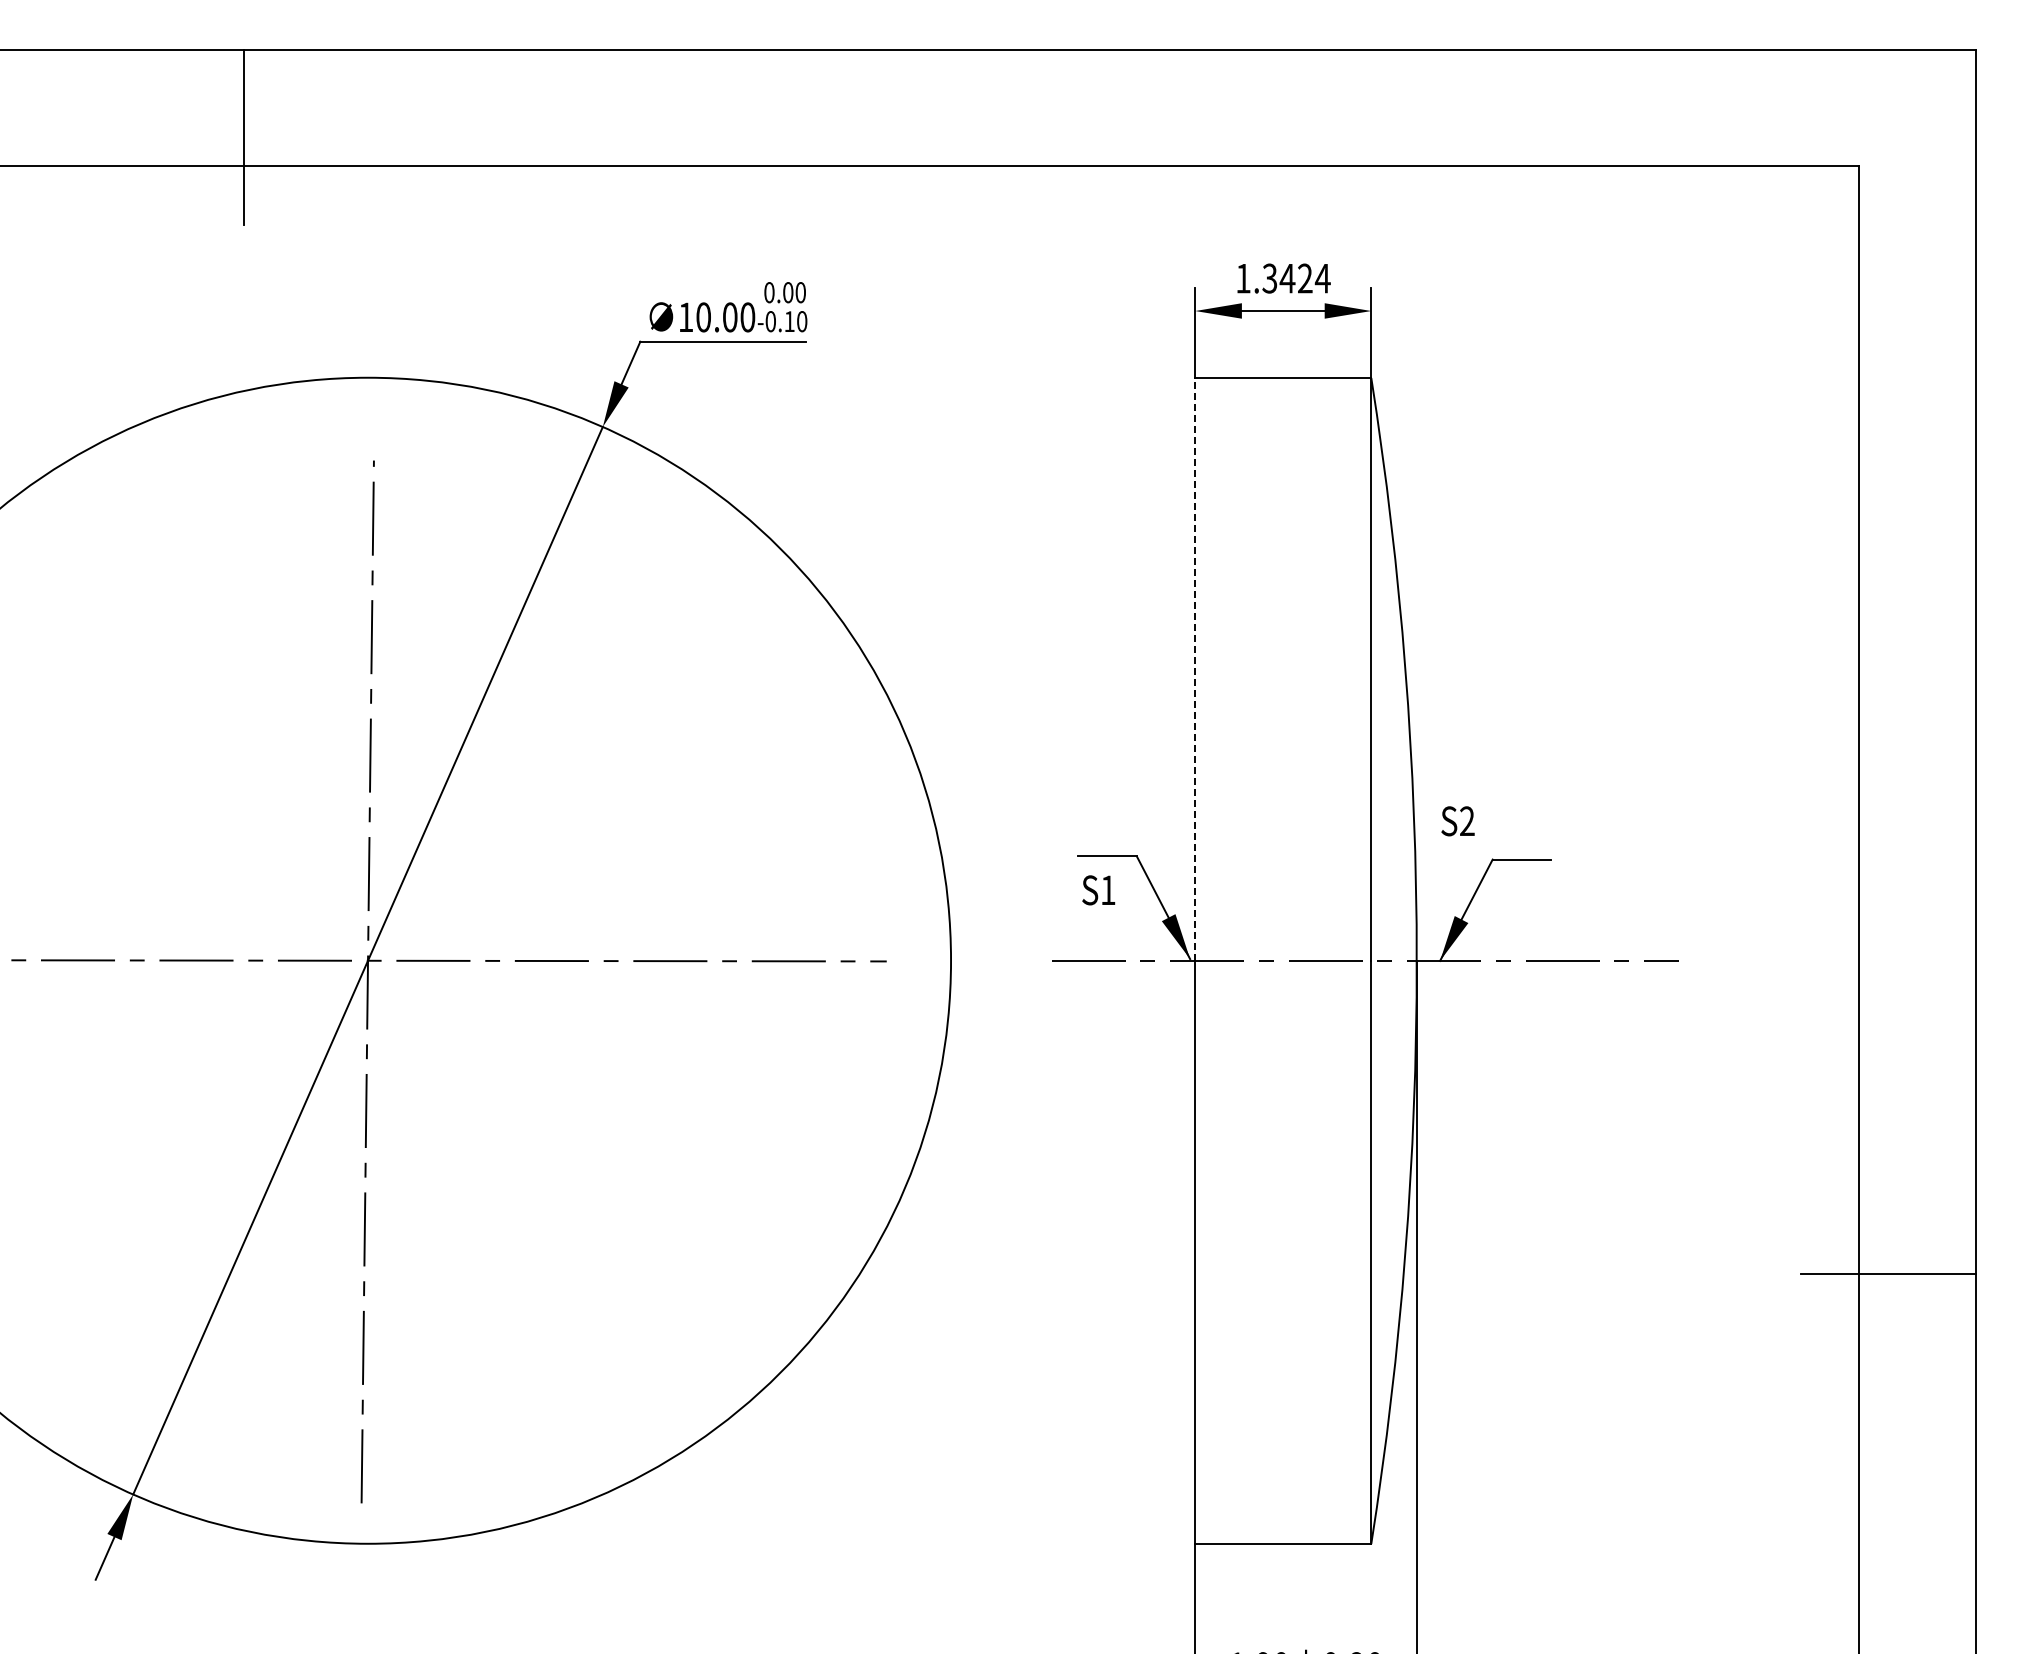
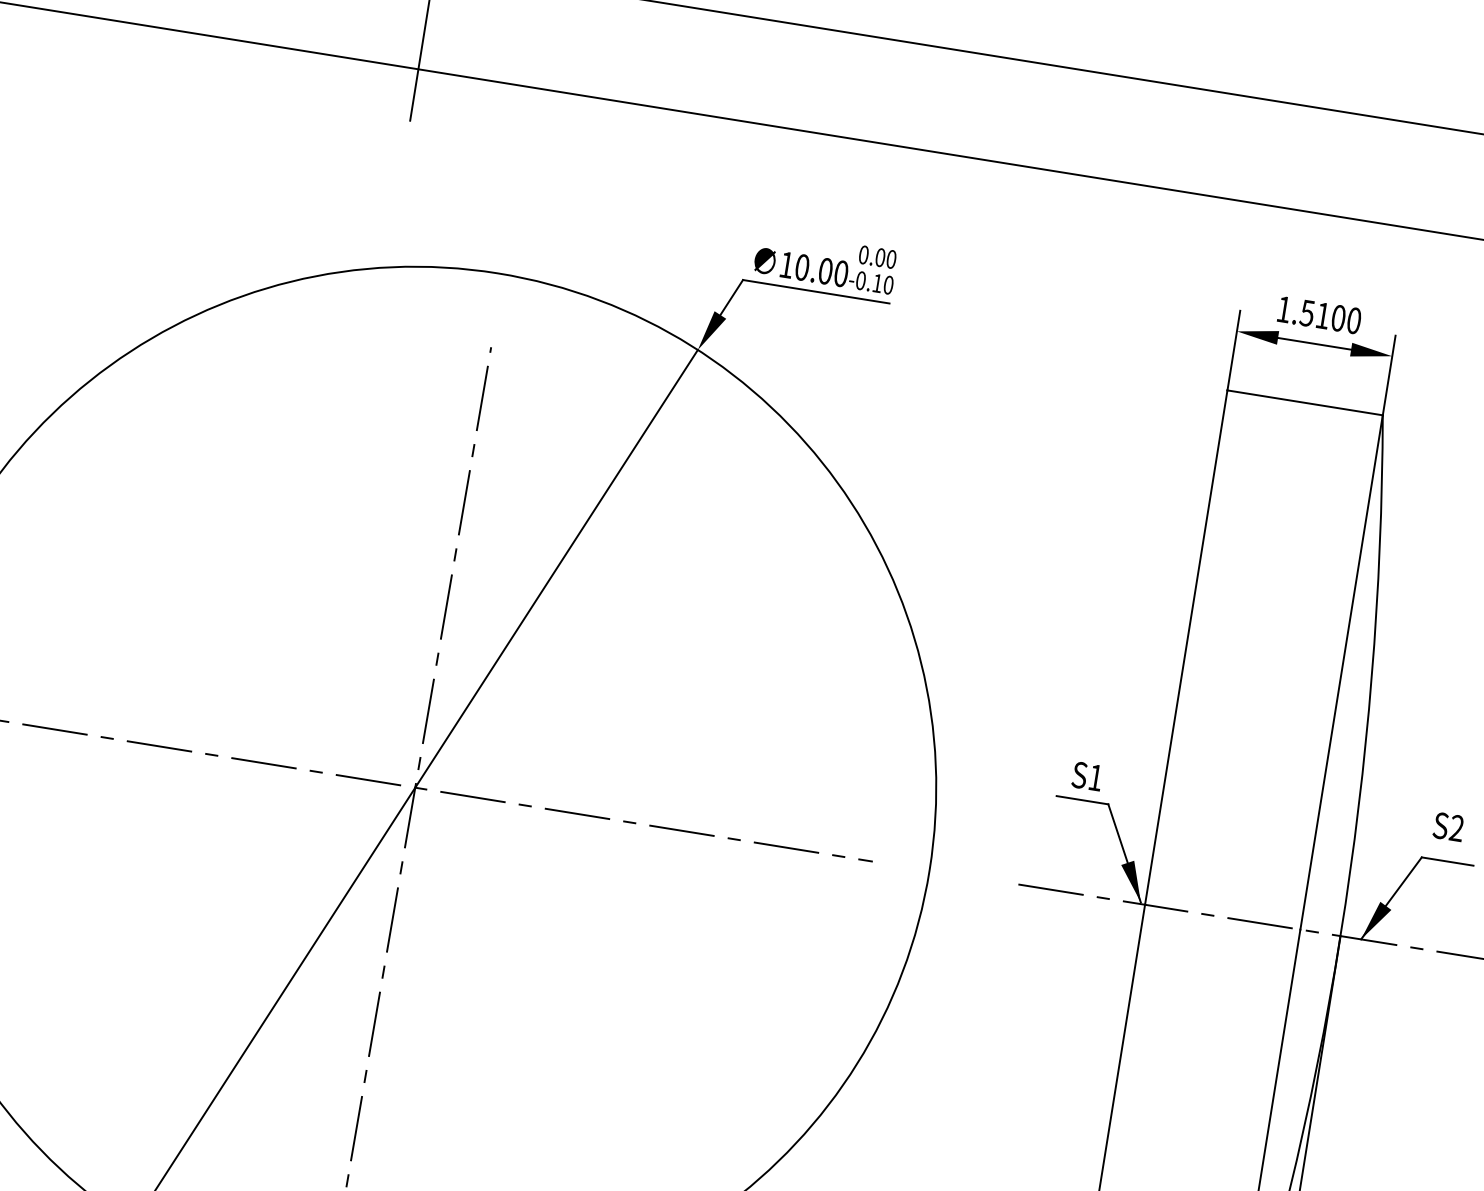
text: (1296, 278) -> (1330, 316), 1.3424 -> 1.5100
line: (1195, 669) -> (1186, 647), dashed -> solid
text: (1457, 821) -> (1448, 827), moved
text: (1098, 890) -> (1087, 776), moved

